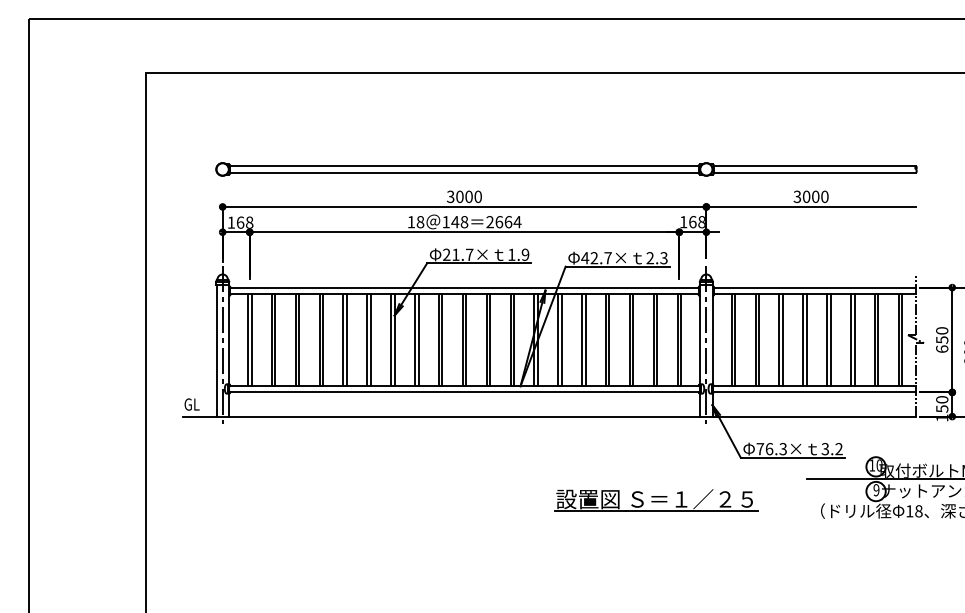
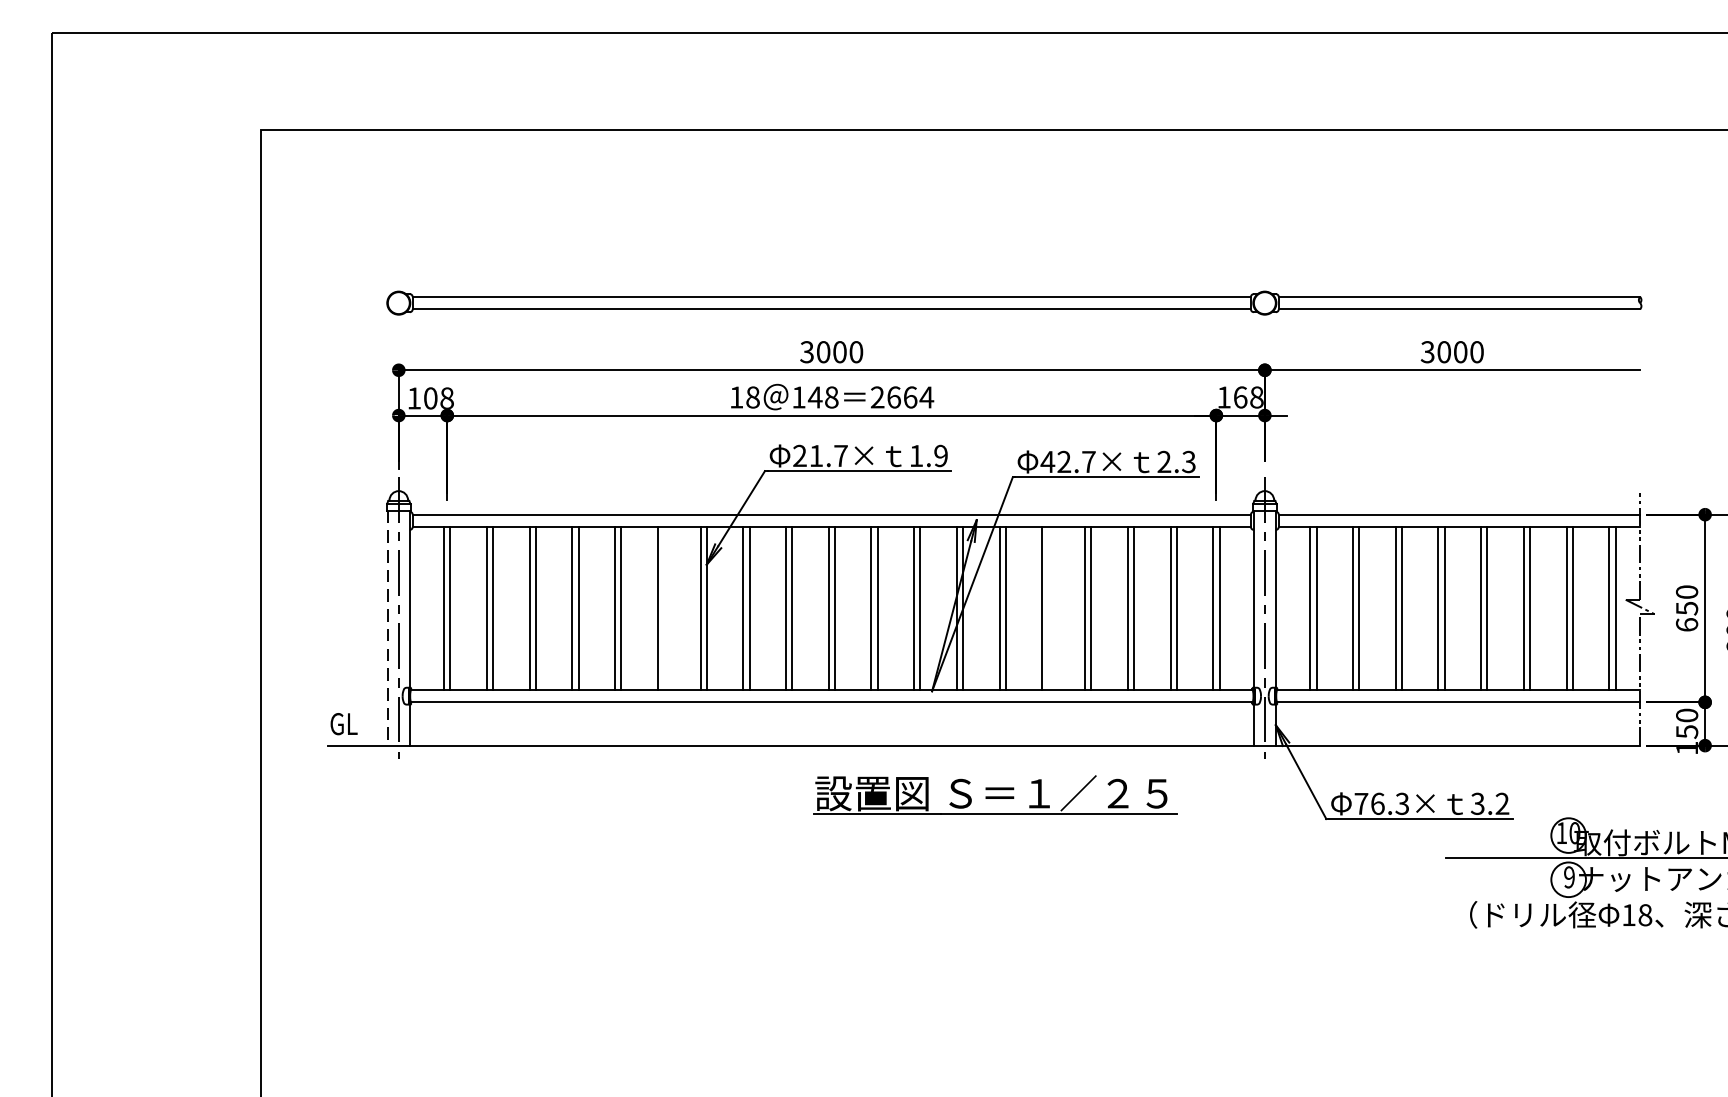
text: (240, 222) -> (430, 398), 168 -> 108
line: (370, 339) -> (663, 607), removed
line: (585, 339) -> (1048, 607), removed
line: (216, 351) -> (387, 629), solid -> dashed
part: (656, 500) -> (994, 795), moved

